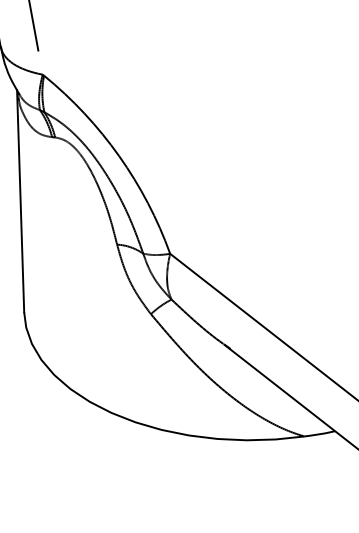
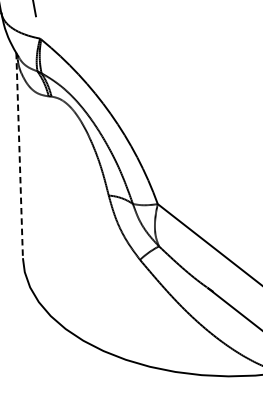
line: (20, 201) -> (19, 155), solid -> dashed

